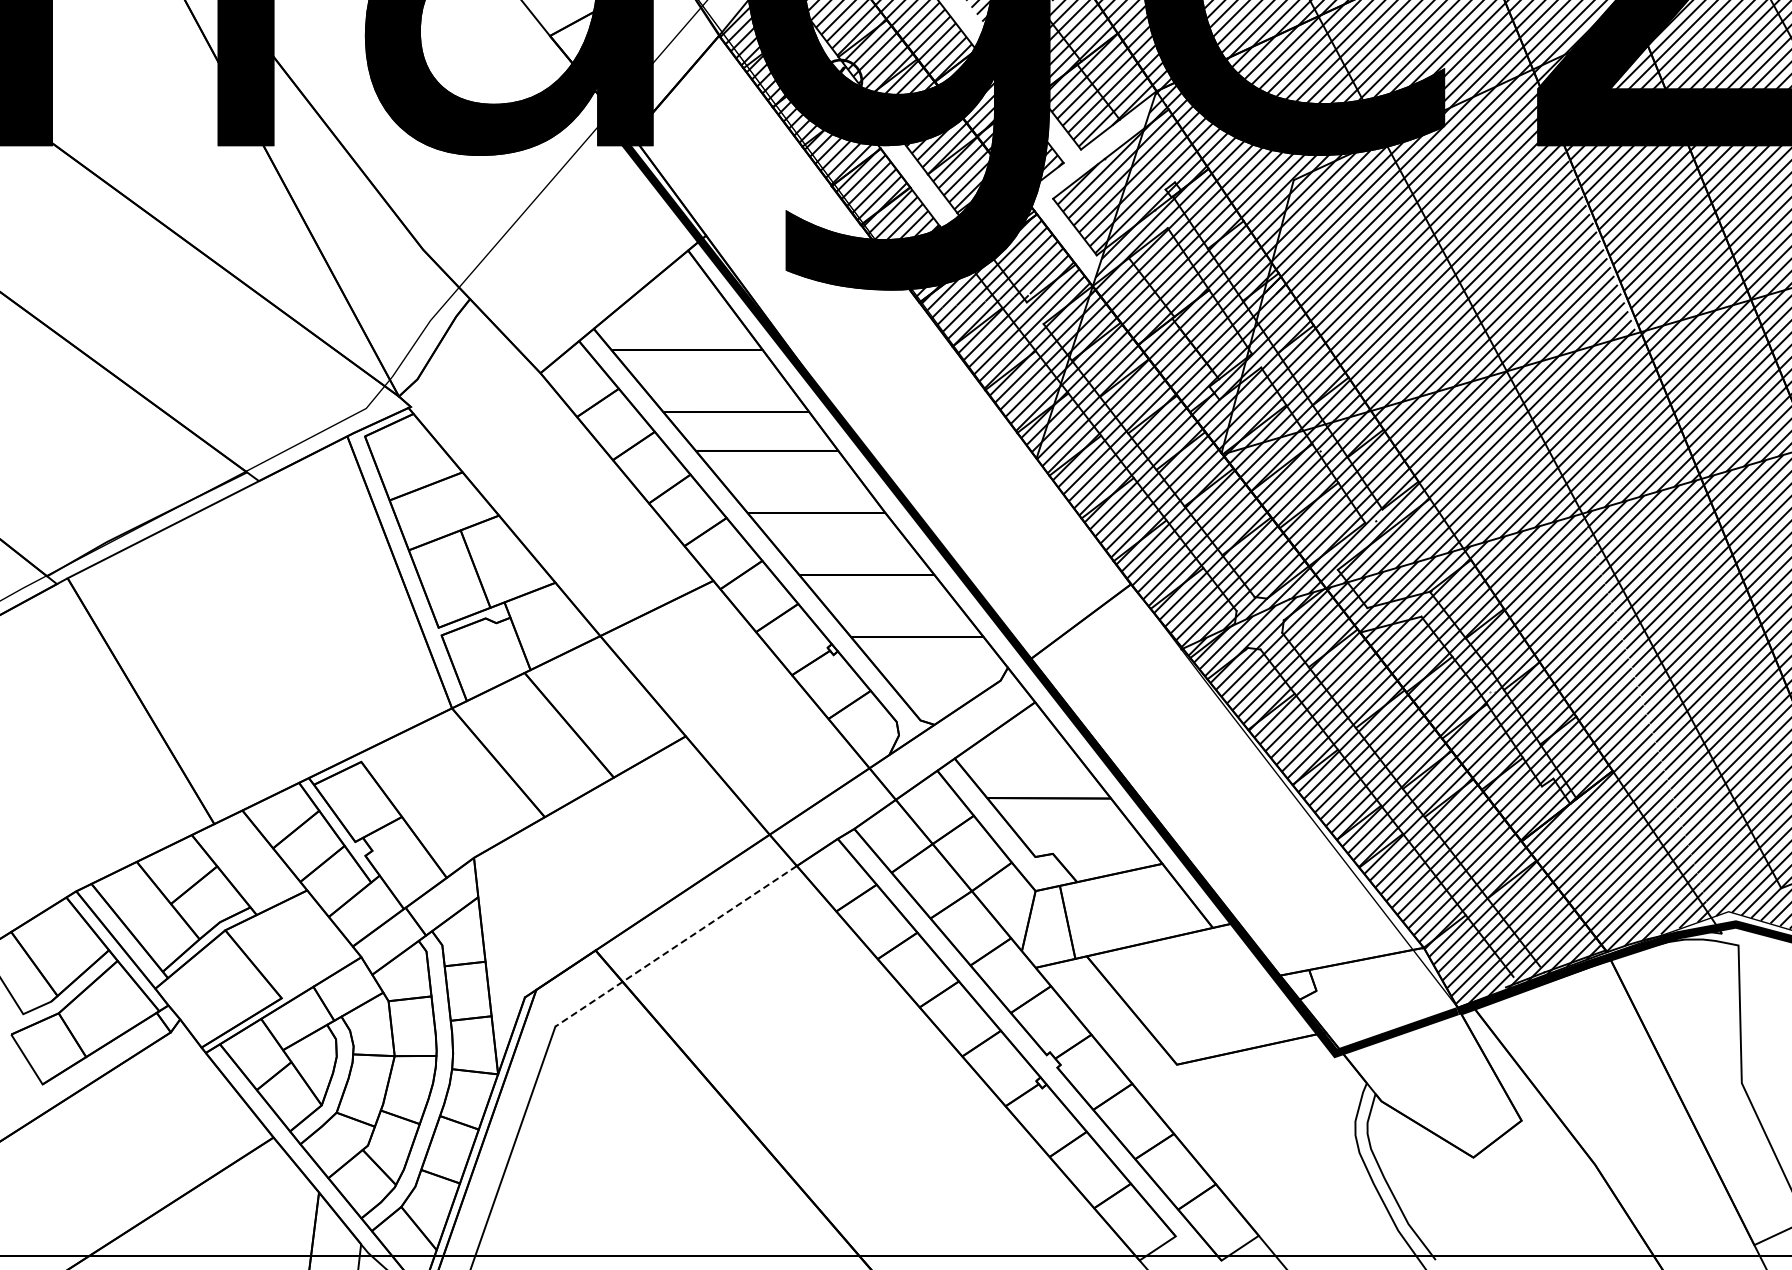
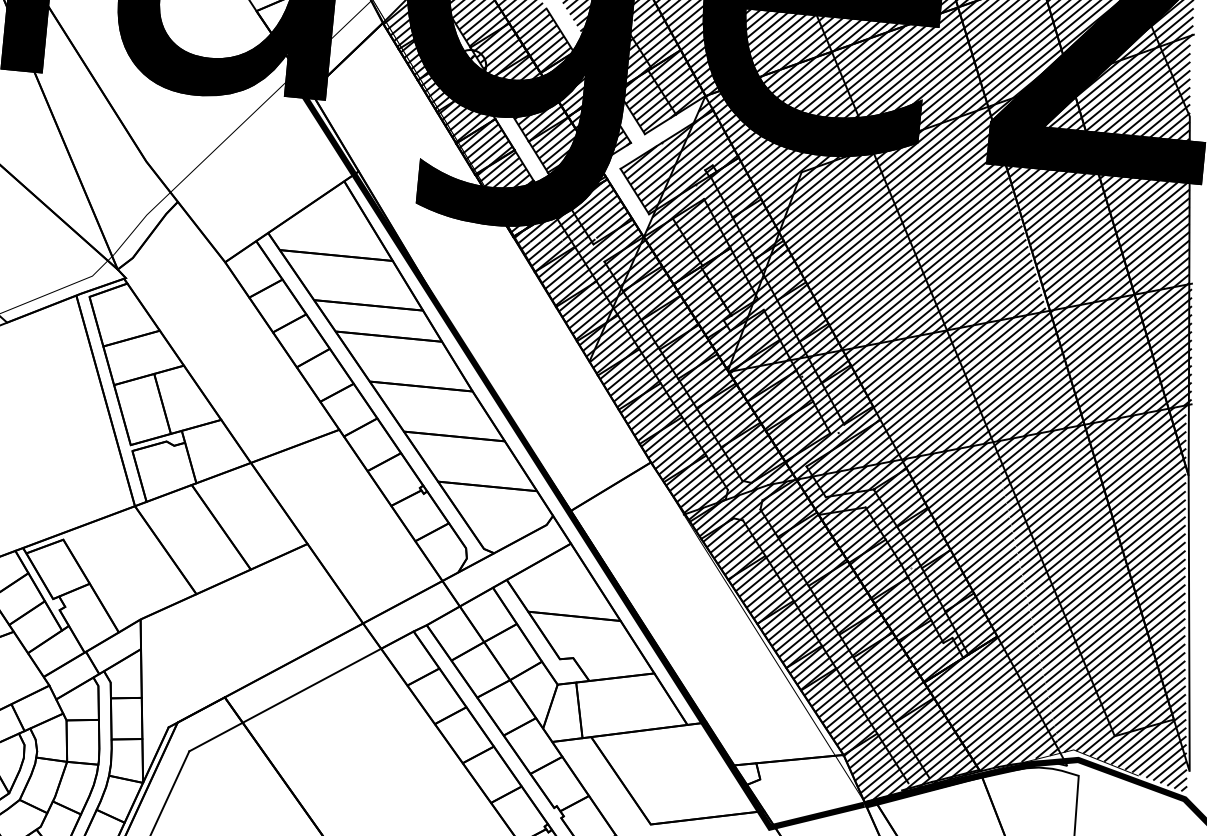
line: (676, 946) -> (285, 700), dashed -> solid

